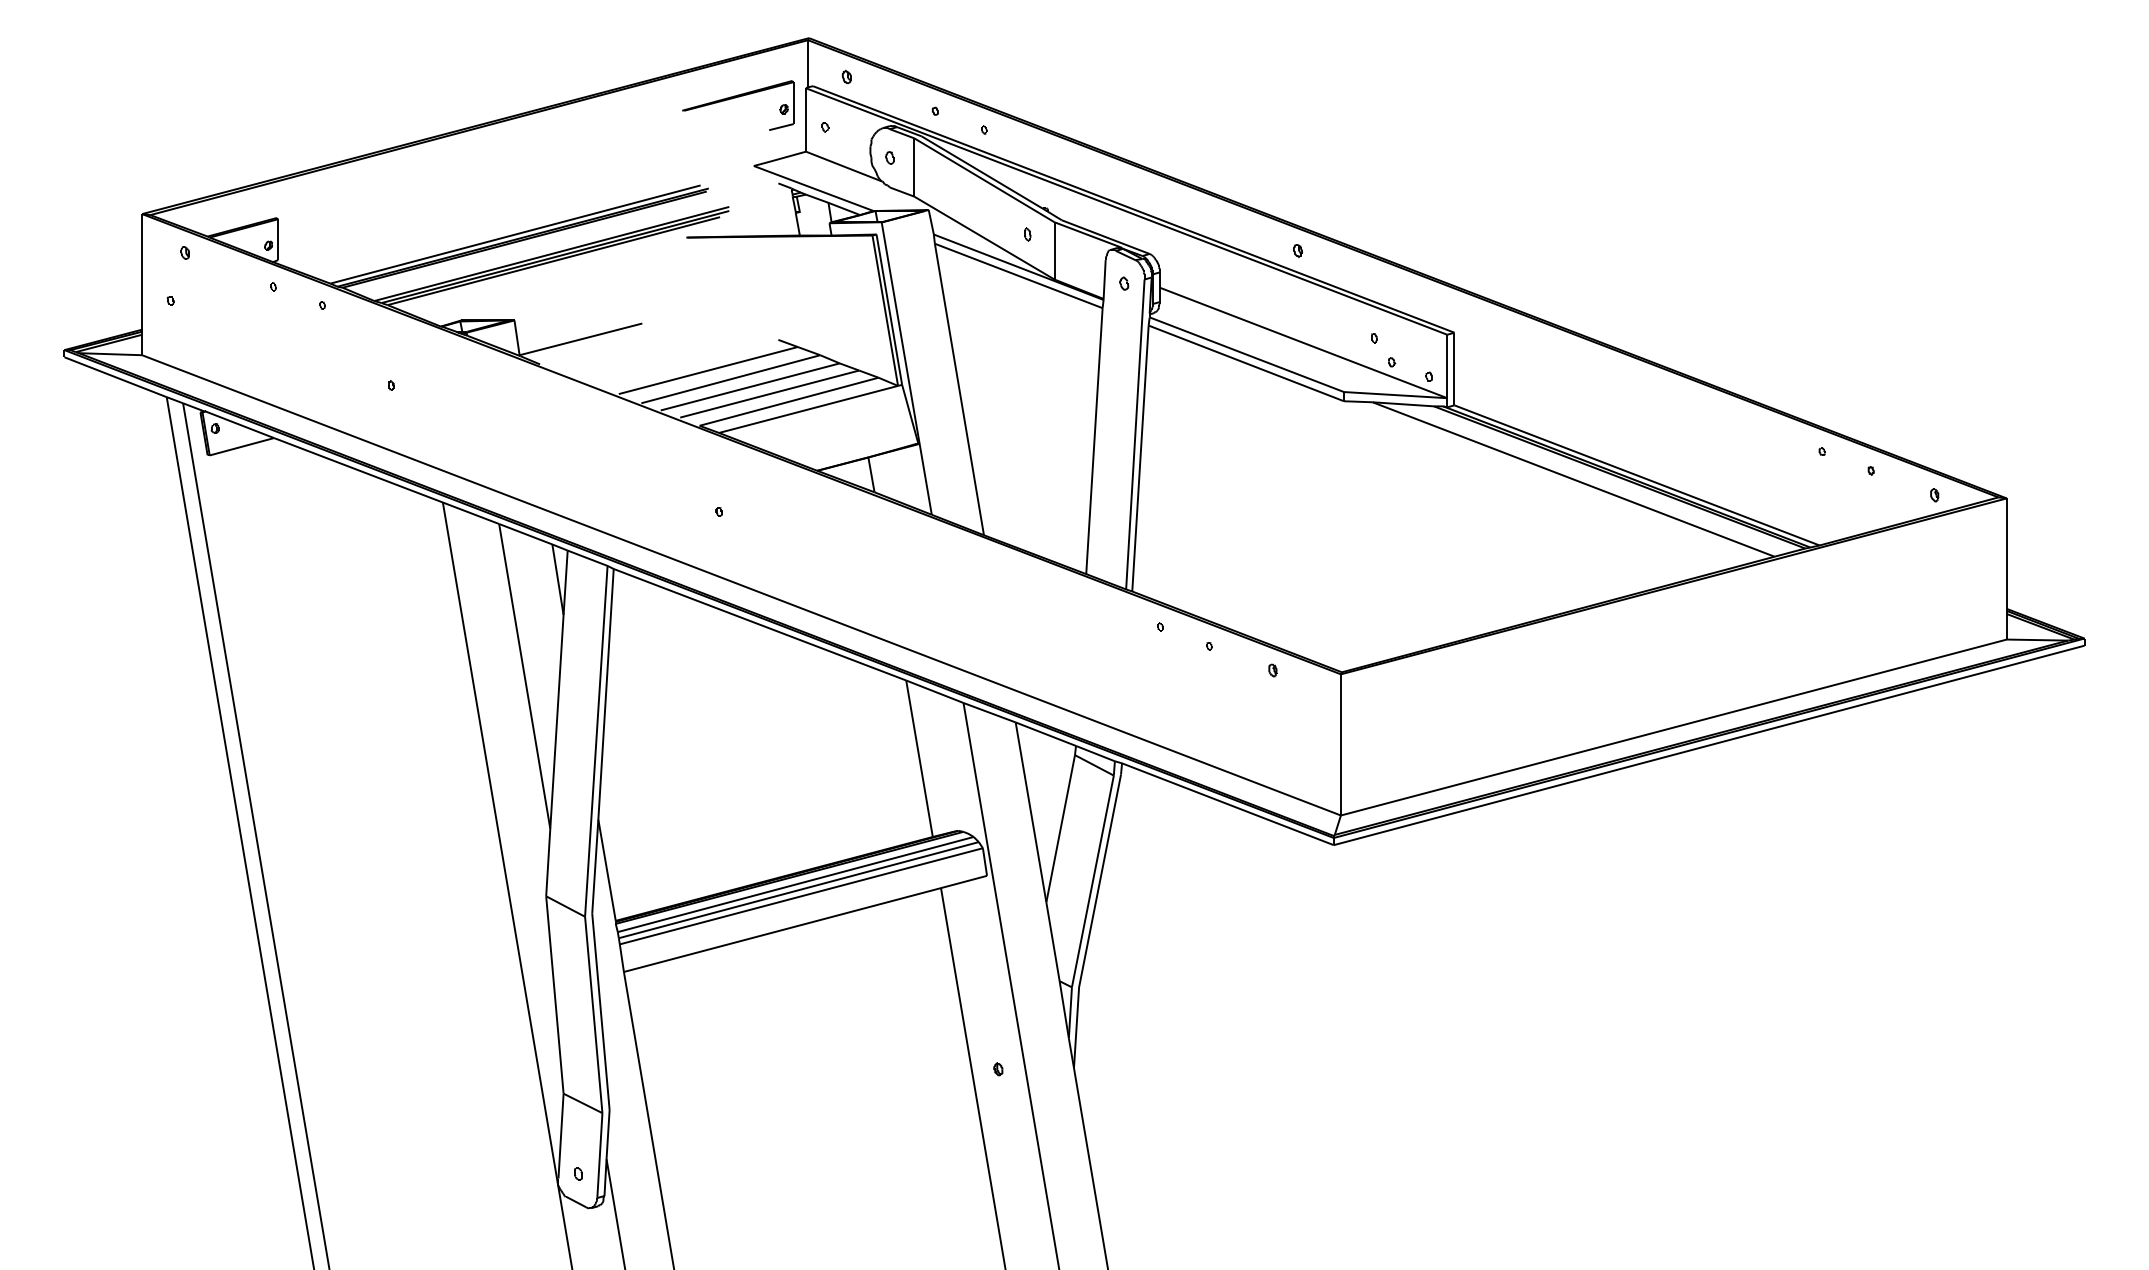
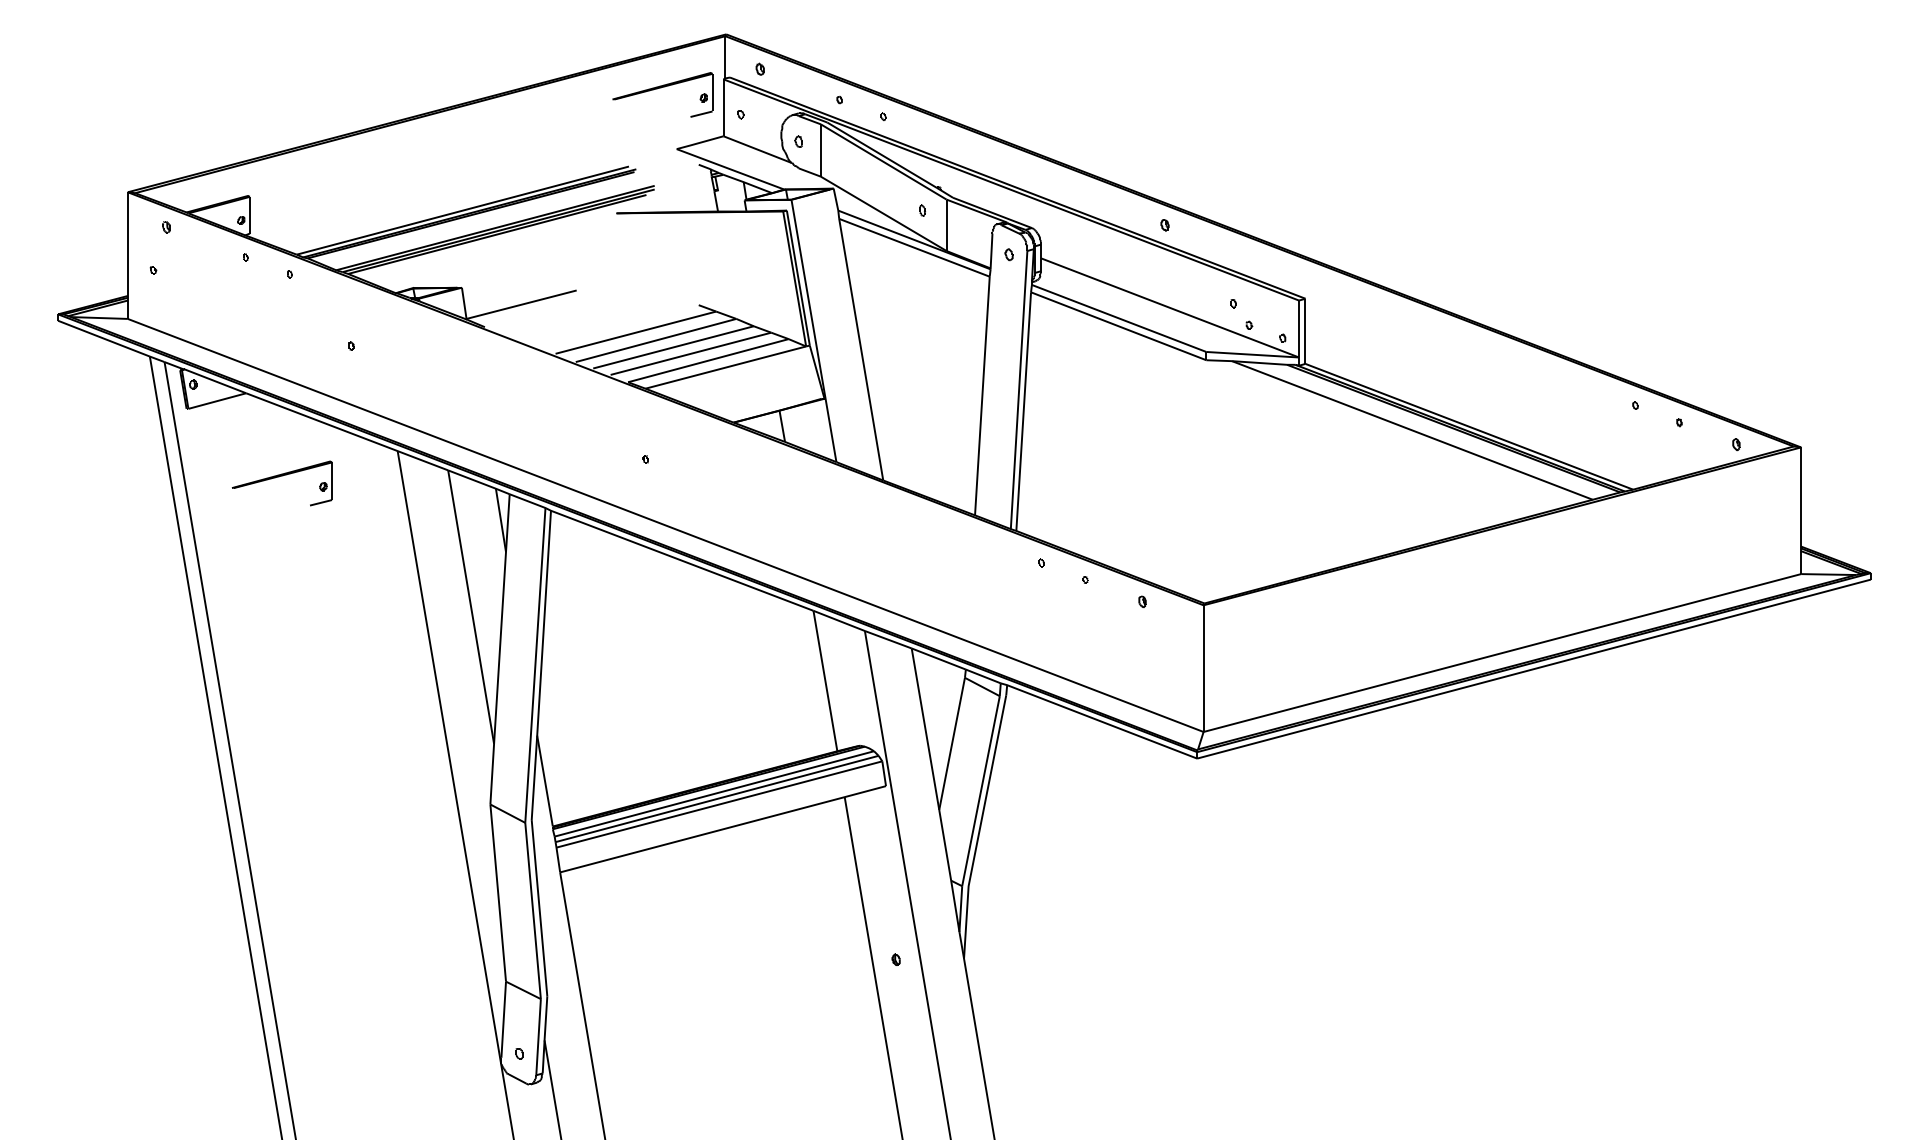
part: (311, 531) -> (279, 477), added

